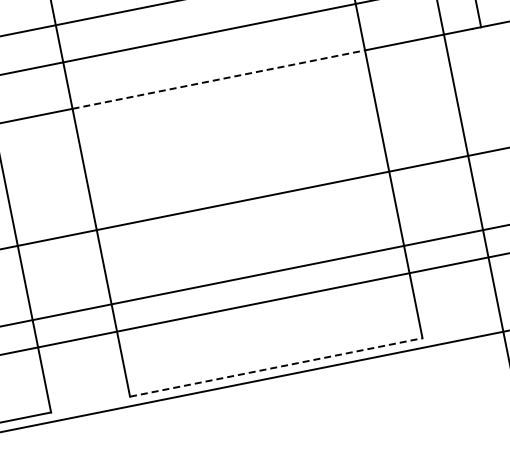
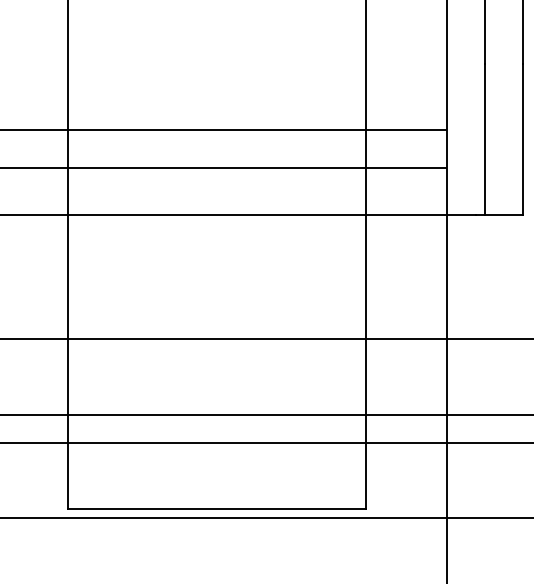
line: (219, 79) -> (217, 215), dashed -> solid
line: (276, 366) -> (217, 508), dashed -> solid

